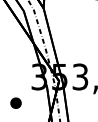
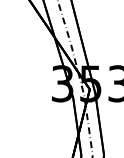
part: (15, 102) -> (29, 119), removed

